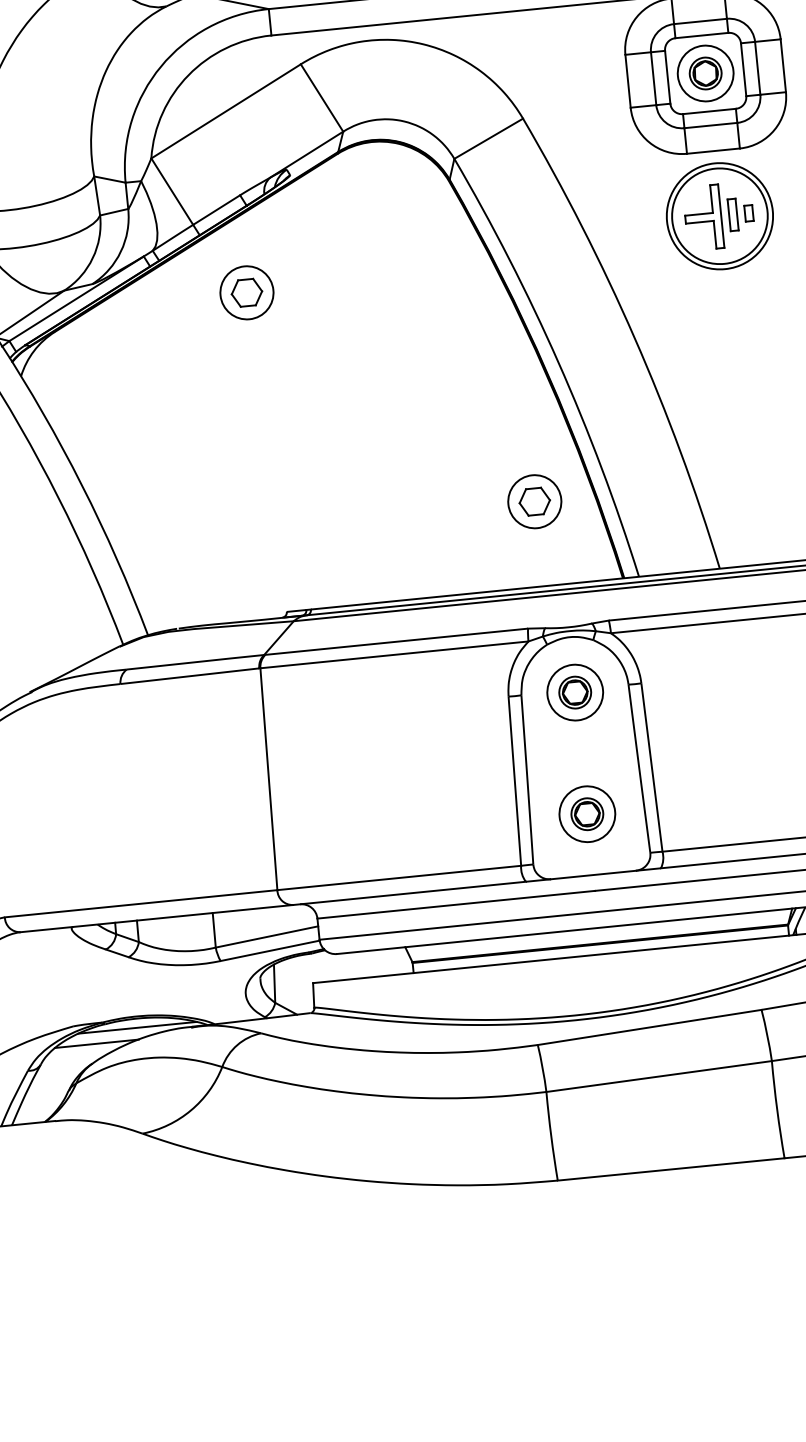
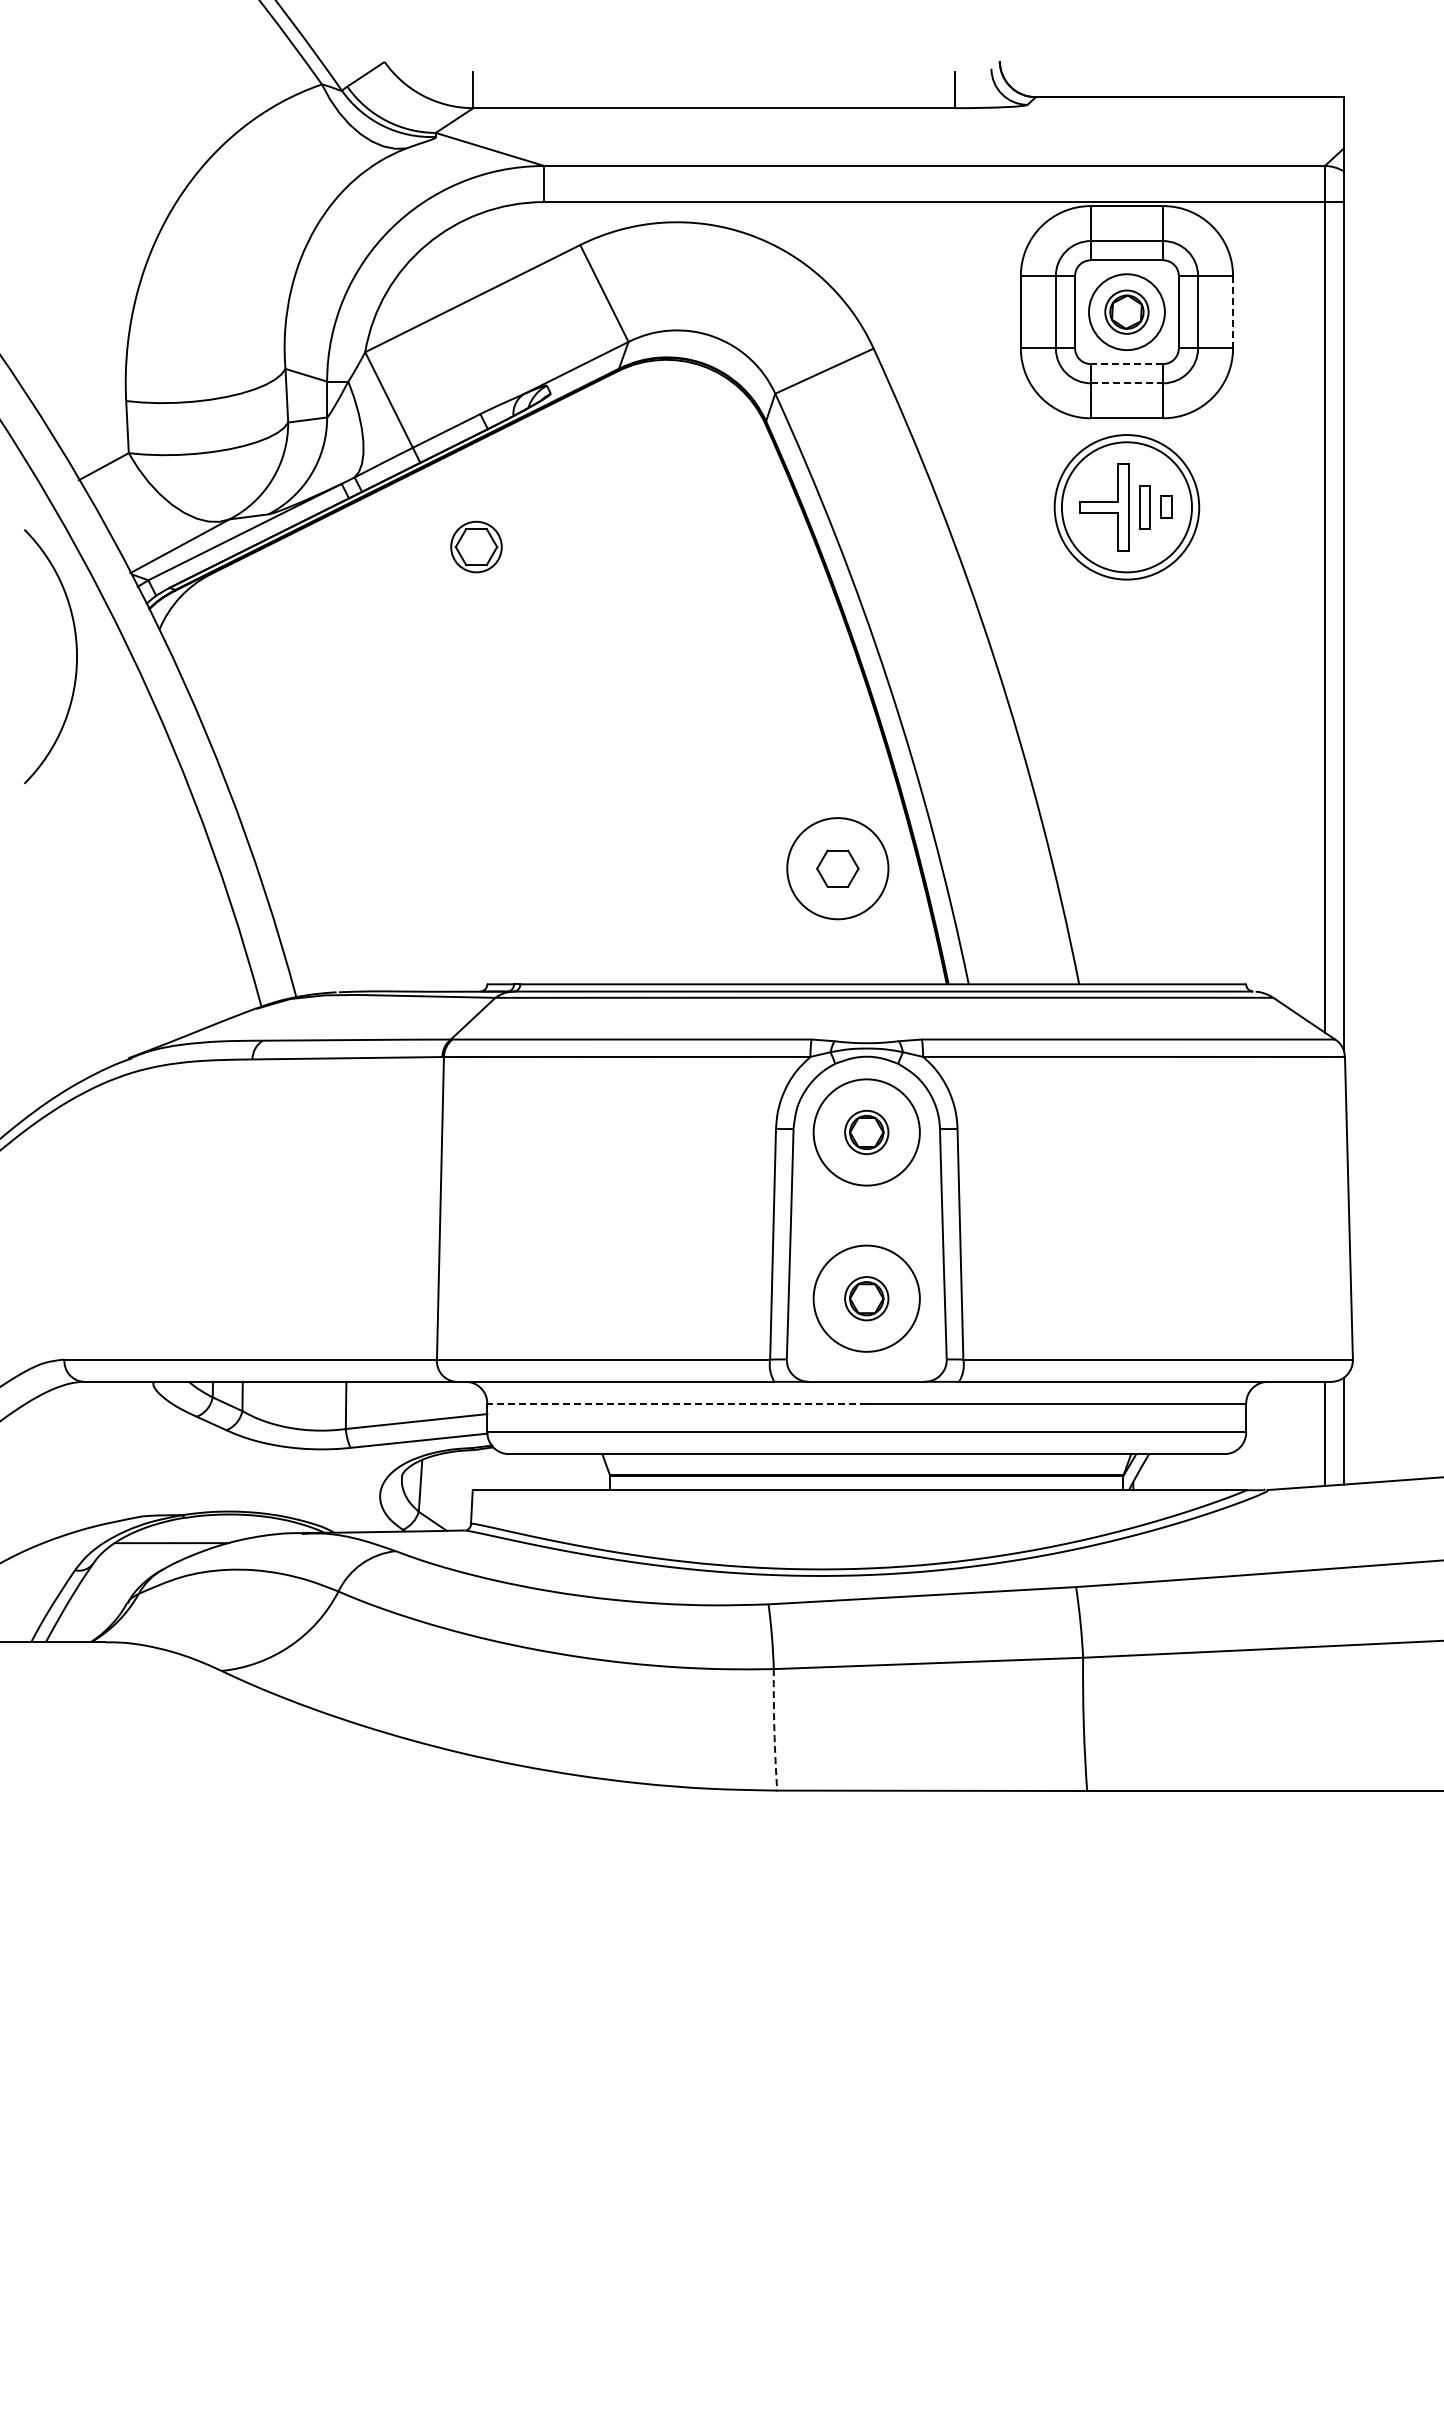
line: (783, 65) -> (1233, 312), solid -> dashed
line: (709, 111) -> (1126, 364), solid -> dashed
line: (711, 125) -> (1127, 383), solid -> dashed
circle: (246, 292) -> (476, 546), size x0.7
circle: (534, 501) -> (837, 868), size x1.4
circle: (575, 692) -> (866, 1132), size x1.4
circle: (587, 814) -> (866, 1298), size x1.4
line: (456, 904) -> (677, 1403), solid -> dashed
line: (137, 1027) -> (229, 1526), removed
arc: (551, 1136) -> (774, 1729), solid -> dashed

